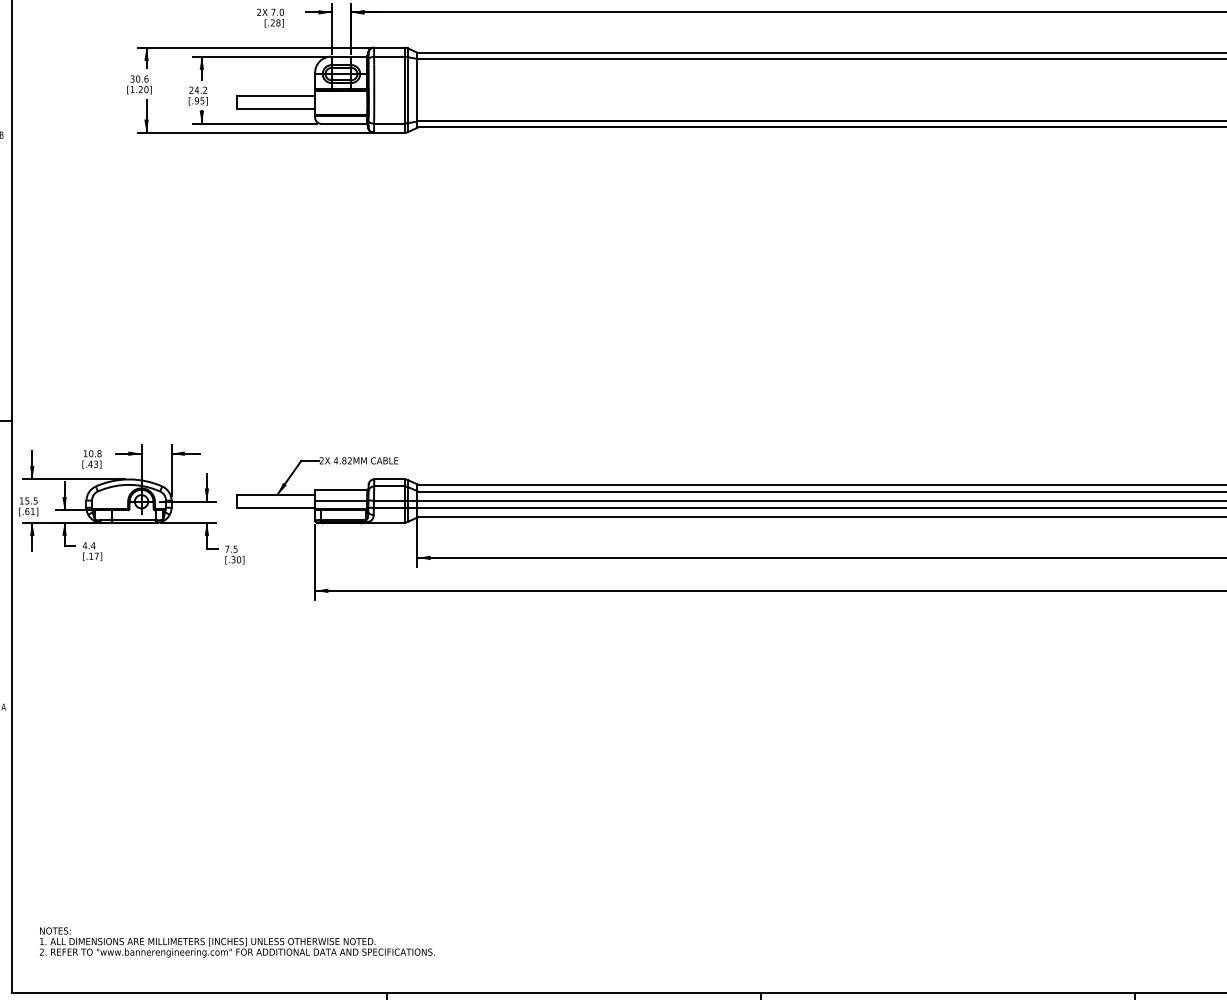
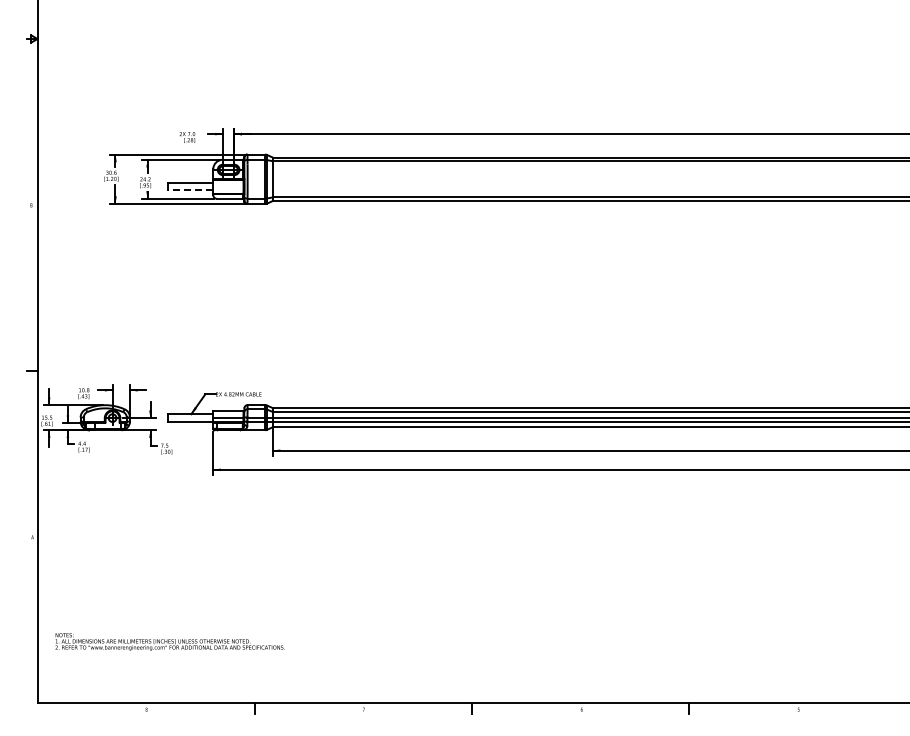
line: (275, 109) -> (190, 190), solid -> dashed
text: (236, 941) -> (169, 641), moved

